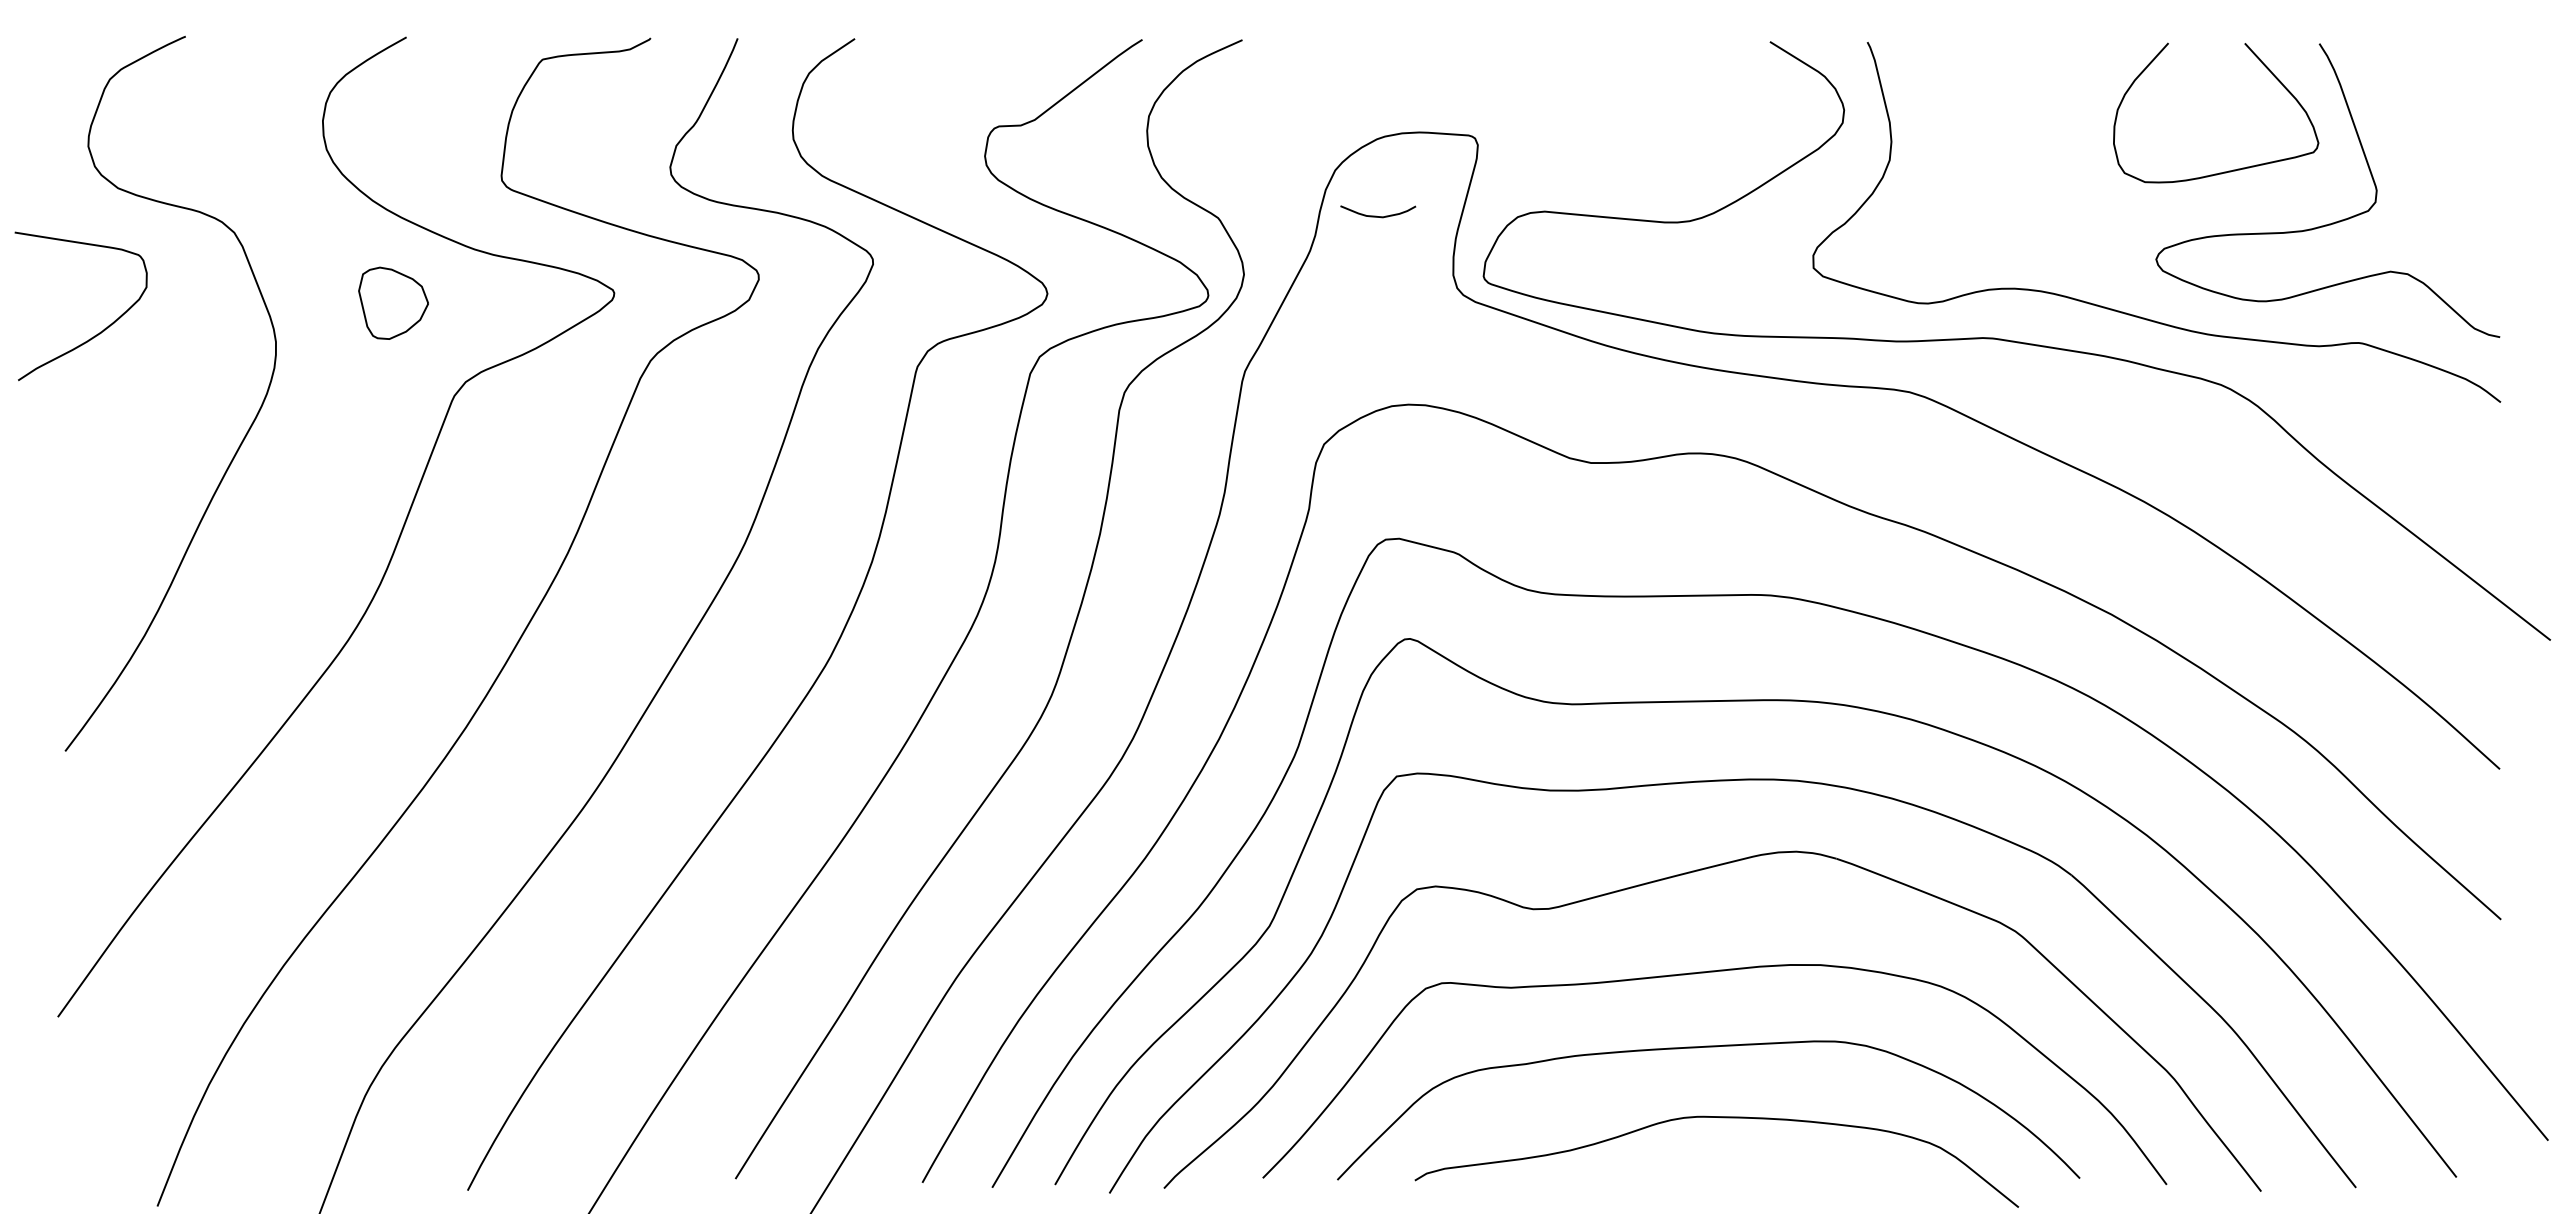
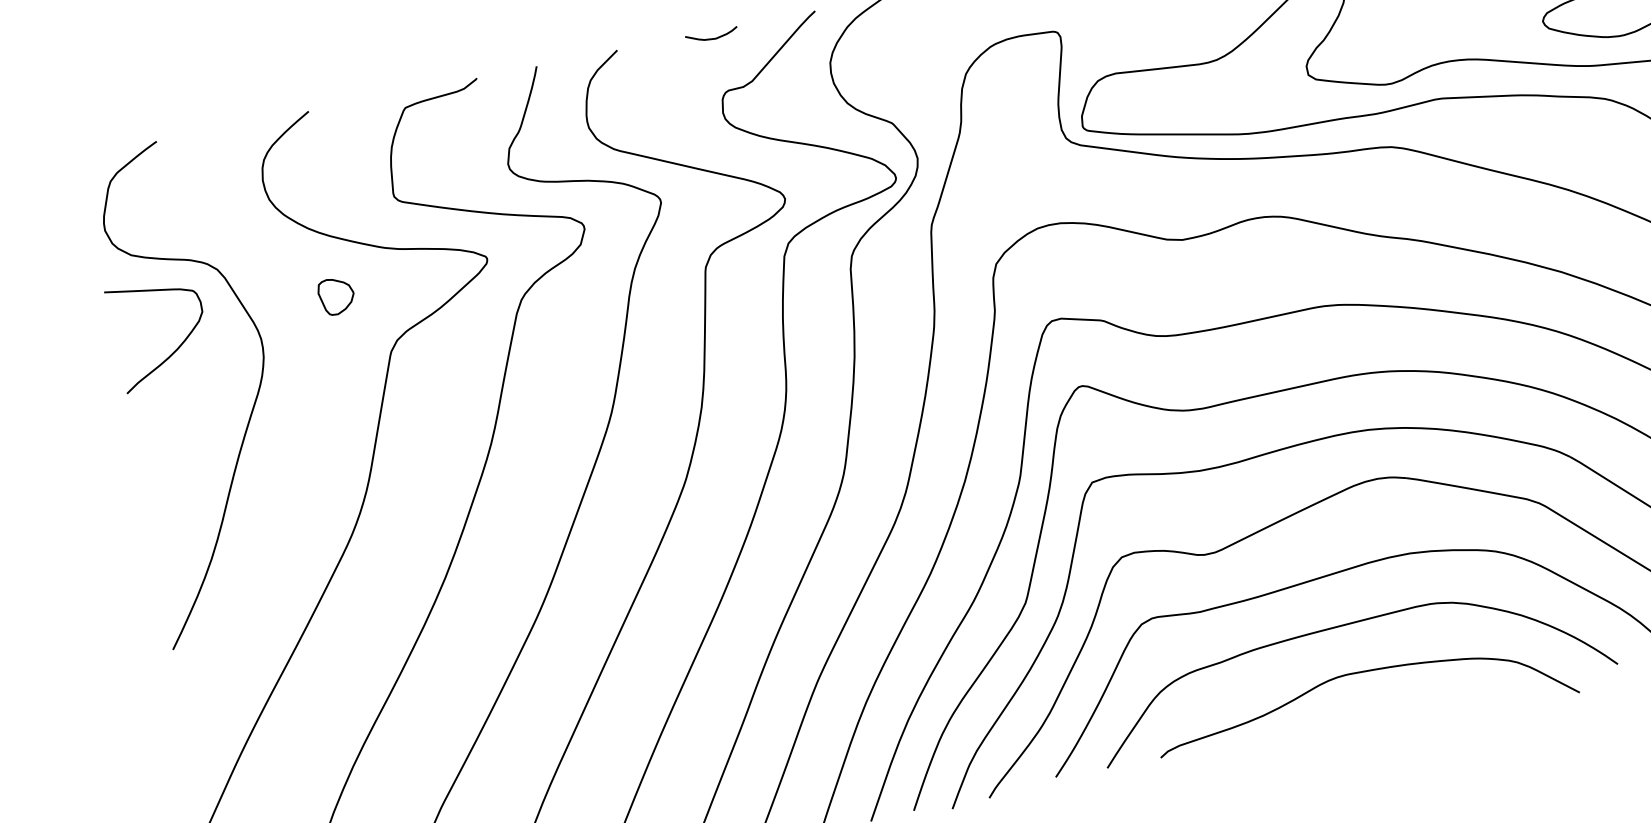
curve: (1376, 215) -> (711, 38), moved
part: (393, 303) -> (336, 296), size x0.71
curve: (97, 333) -> (175, 350), moved

